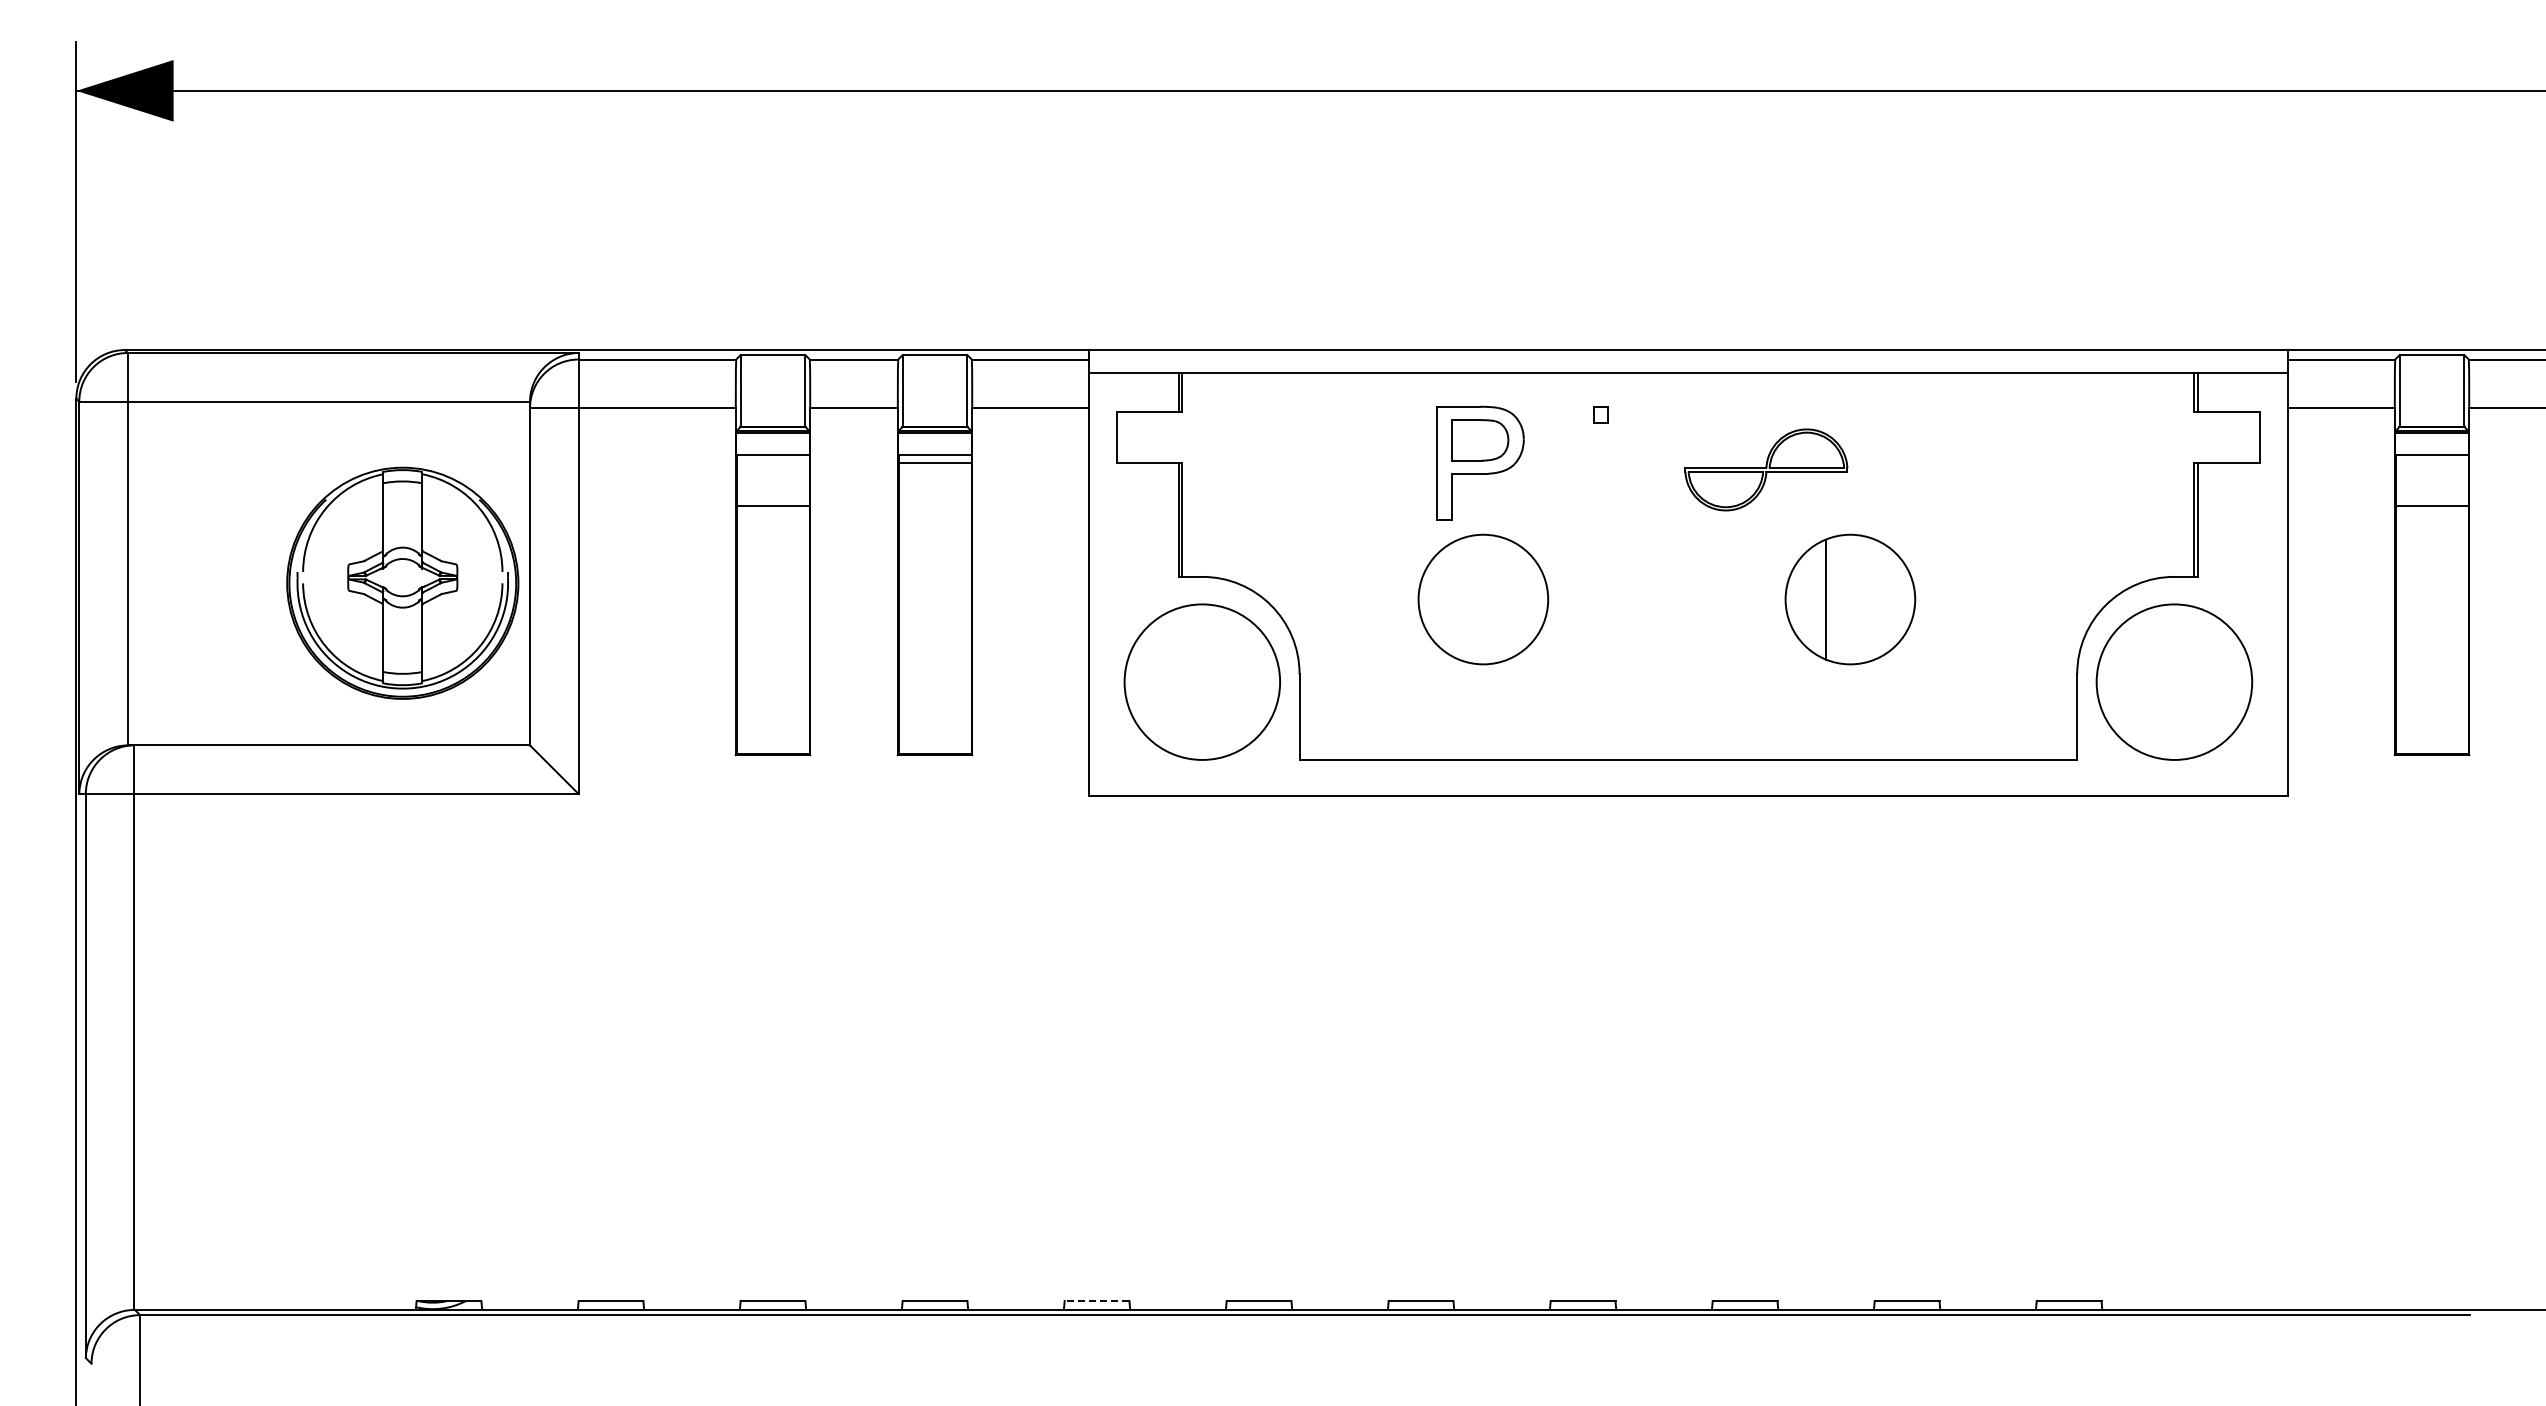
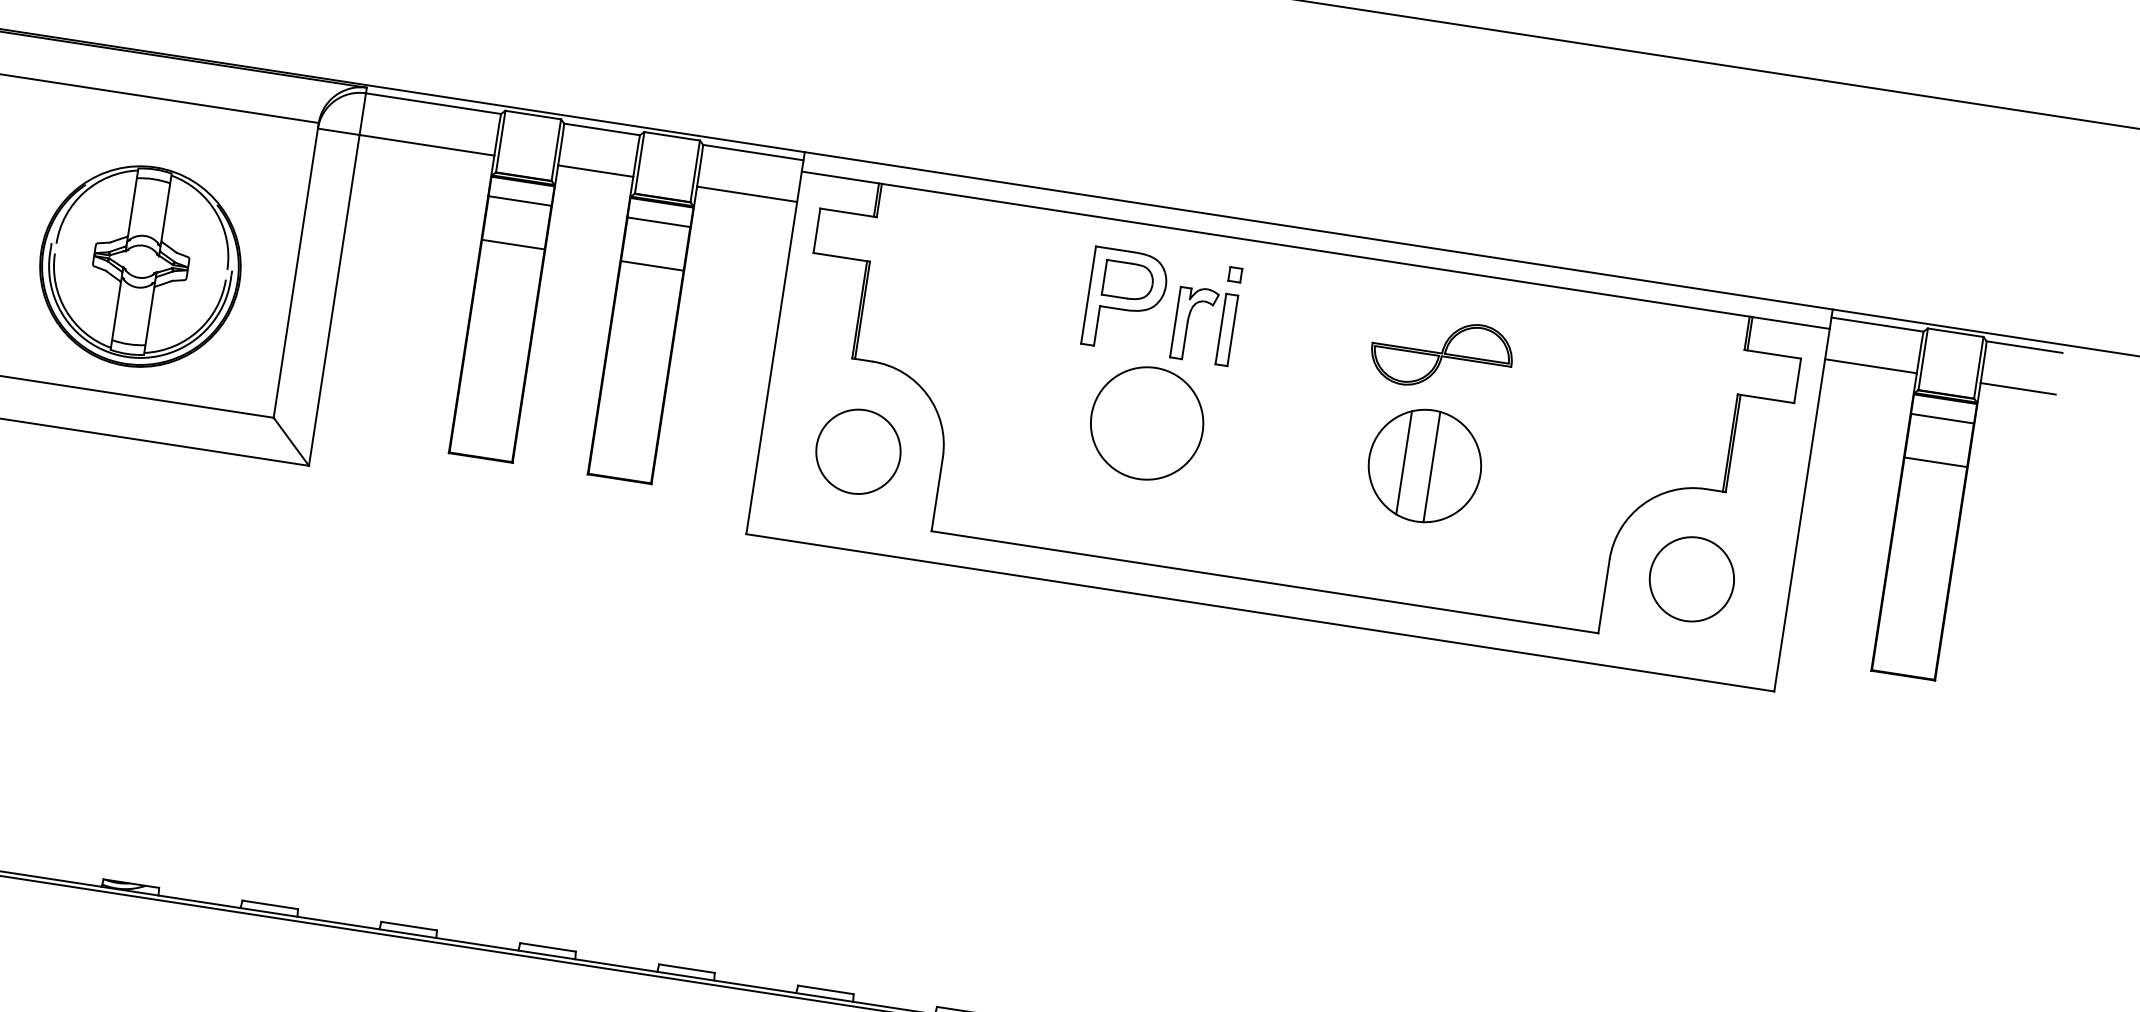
line: (934, 463) -> (651, 266), moved
part: (1766, 469) -> (1442, 354), moved
part: (1556, 471) -> (1189, 317), added
part: (402, 582) -> (140, 265), moved
circle: (1483, 599) -> (1147, 423), moved
line: (1858, 599) -> (1431, 467), added
circle: (1201, 681) -> (857, 451), size x0.62
circle: (2174, 681) -> (1692, 578), size x0.62
line: (1096, 1301) -> (686, 968), dashed -> solid

